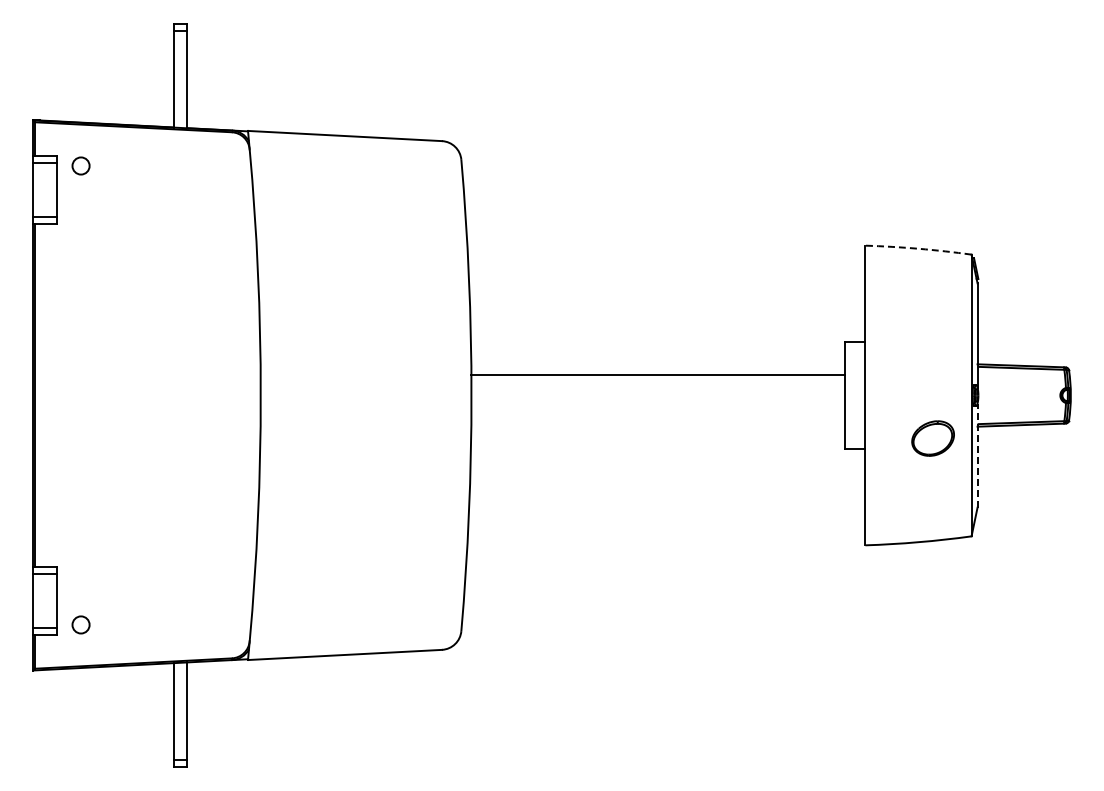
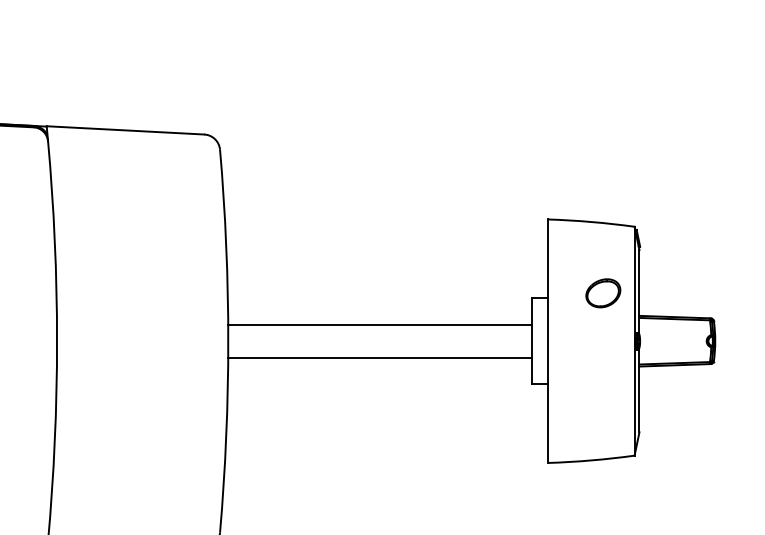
arc: (918, 248) -> (591, 221), dashed -> solid
line: (657, 416) -> (379, 358), added
part: (932, 438) -> (602, 293), moved
line: (977, 455) -> (639, 389), dashed -> solid

